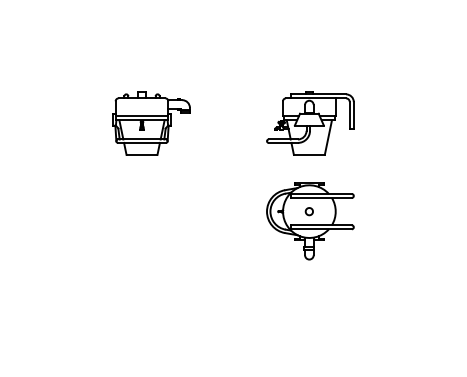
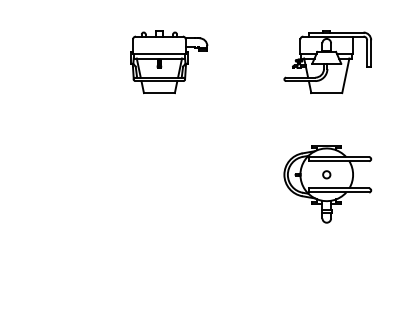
part: (310, 221) -> (327, 184), moved

